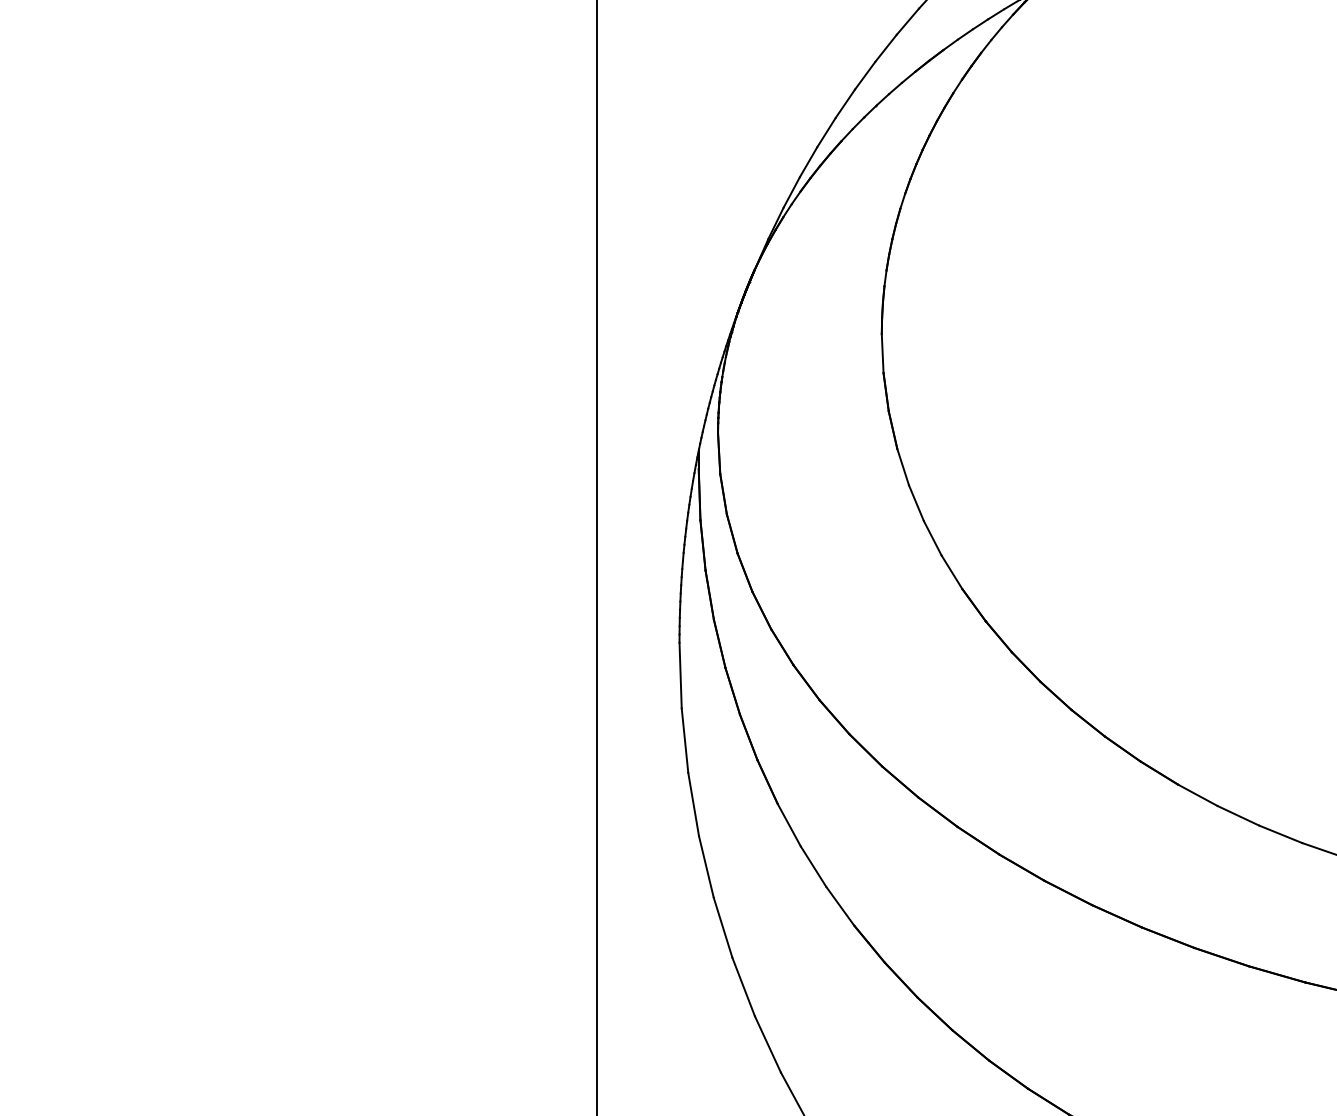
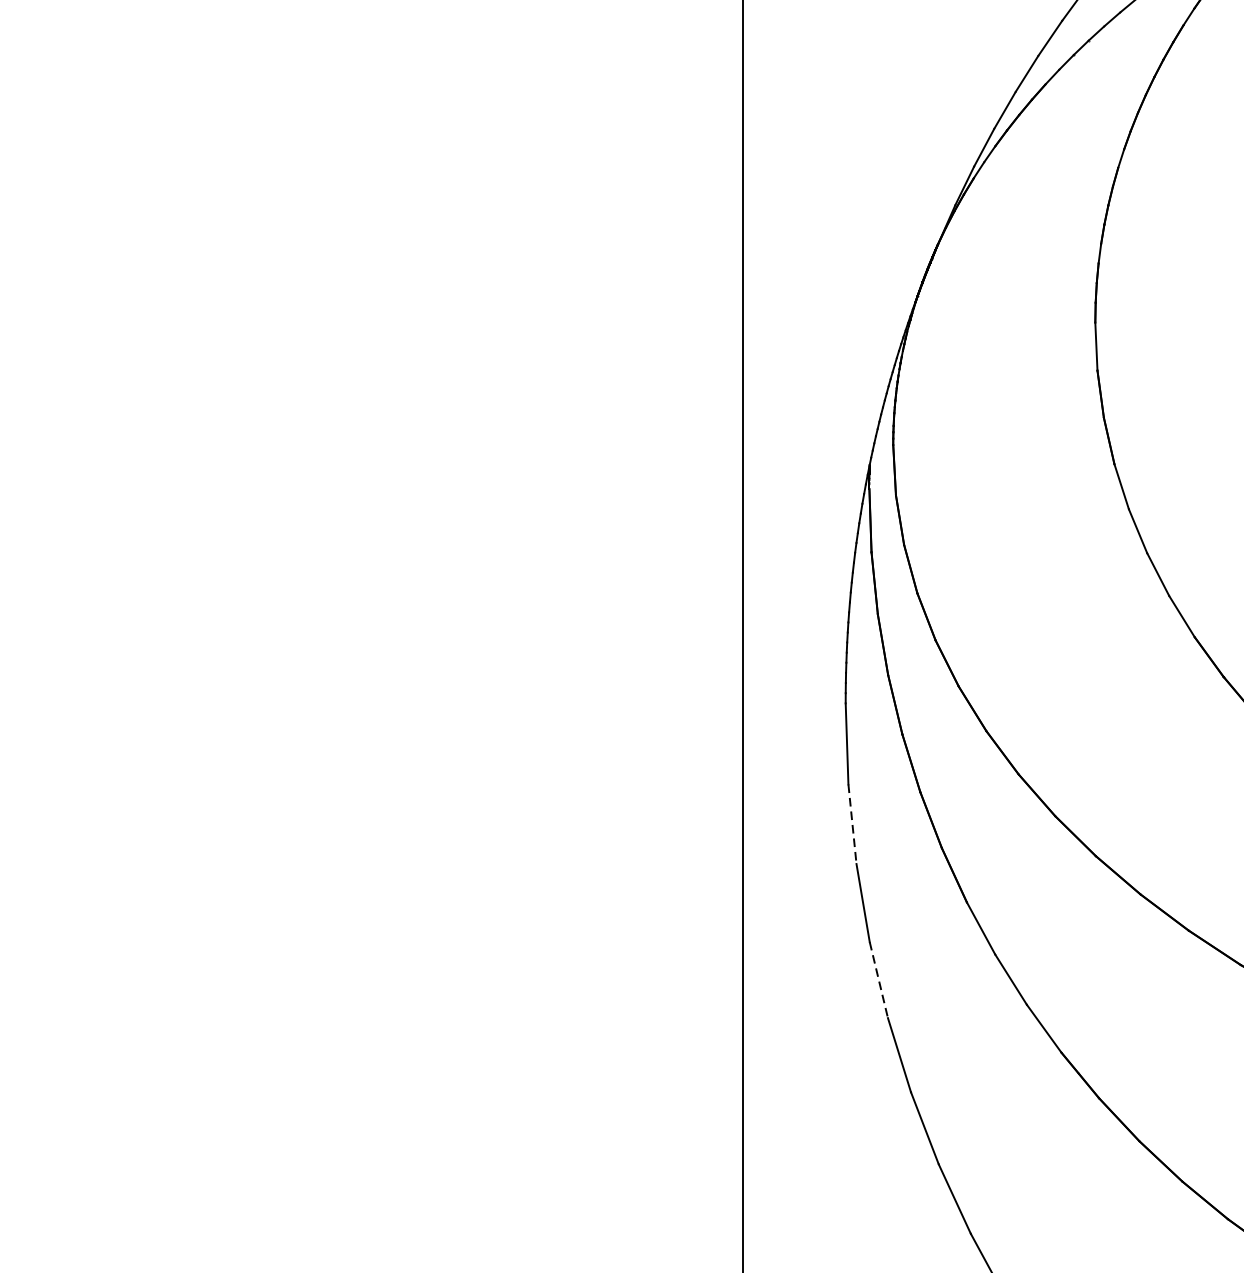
line: (685, 741) -> (853, 825), solid -> dashed
line: (706, 866) -> (878, 979), solid -> dashed

